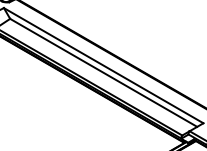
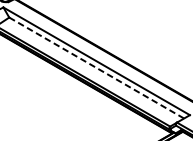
line: (104, 73) -> (97, 68), solid -> dashed

